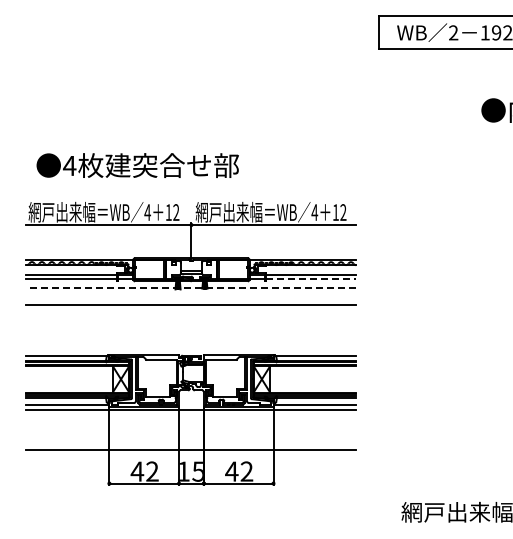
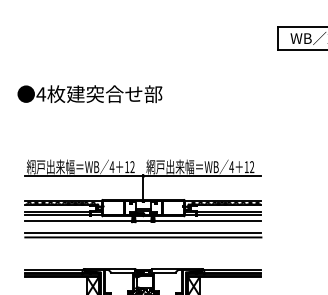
text: (137, 165) -> (89, 94), moved
line: (311, 279) -> (229, 215), dashed -> solid
line: (191, 287) -> (143, 220), dashed -> solid
line: (191, 310) -> (143, 237), added

